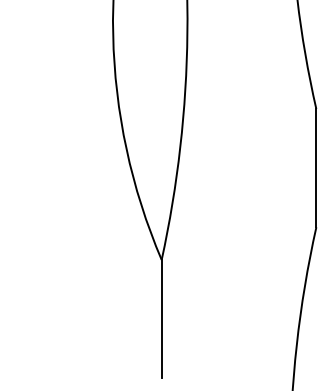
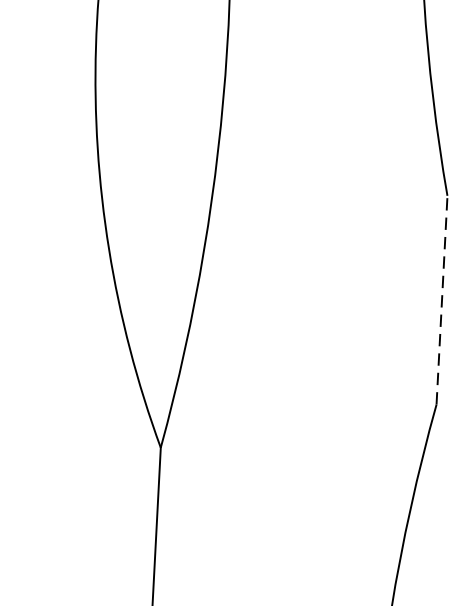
line: (316, 167) -> (442, 299), solid -> dashed

